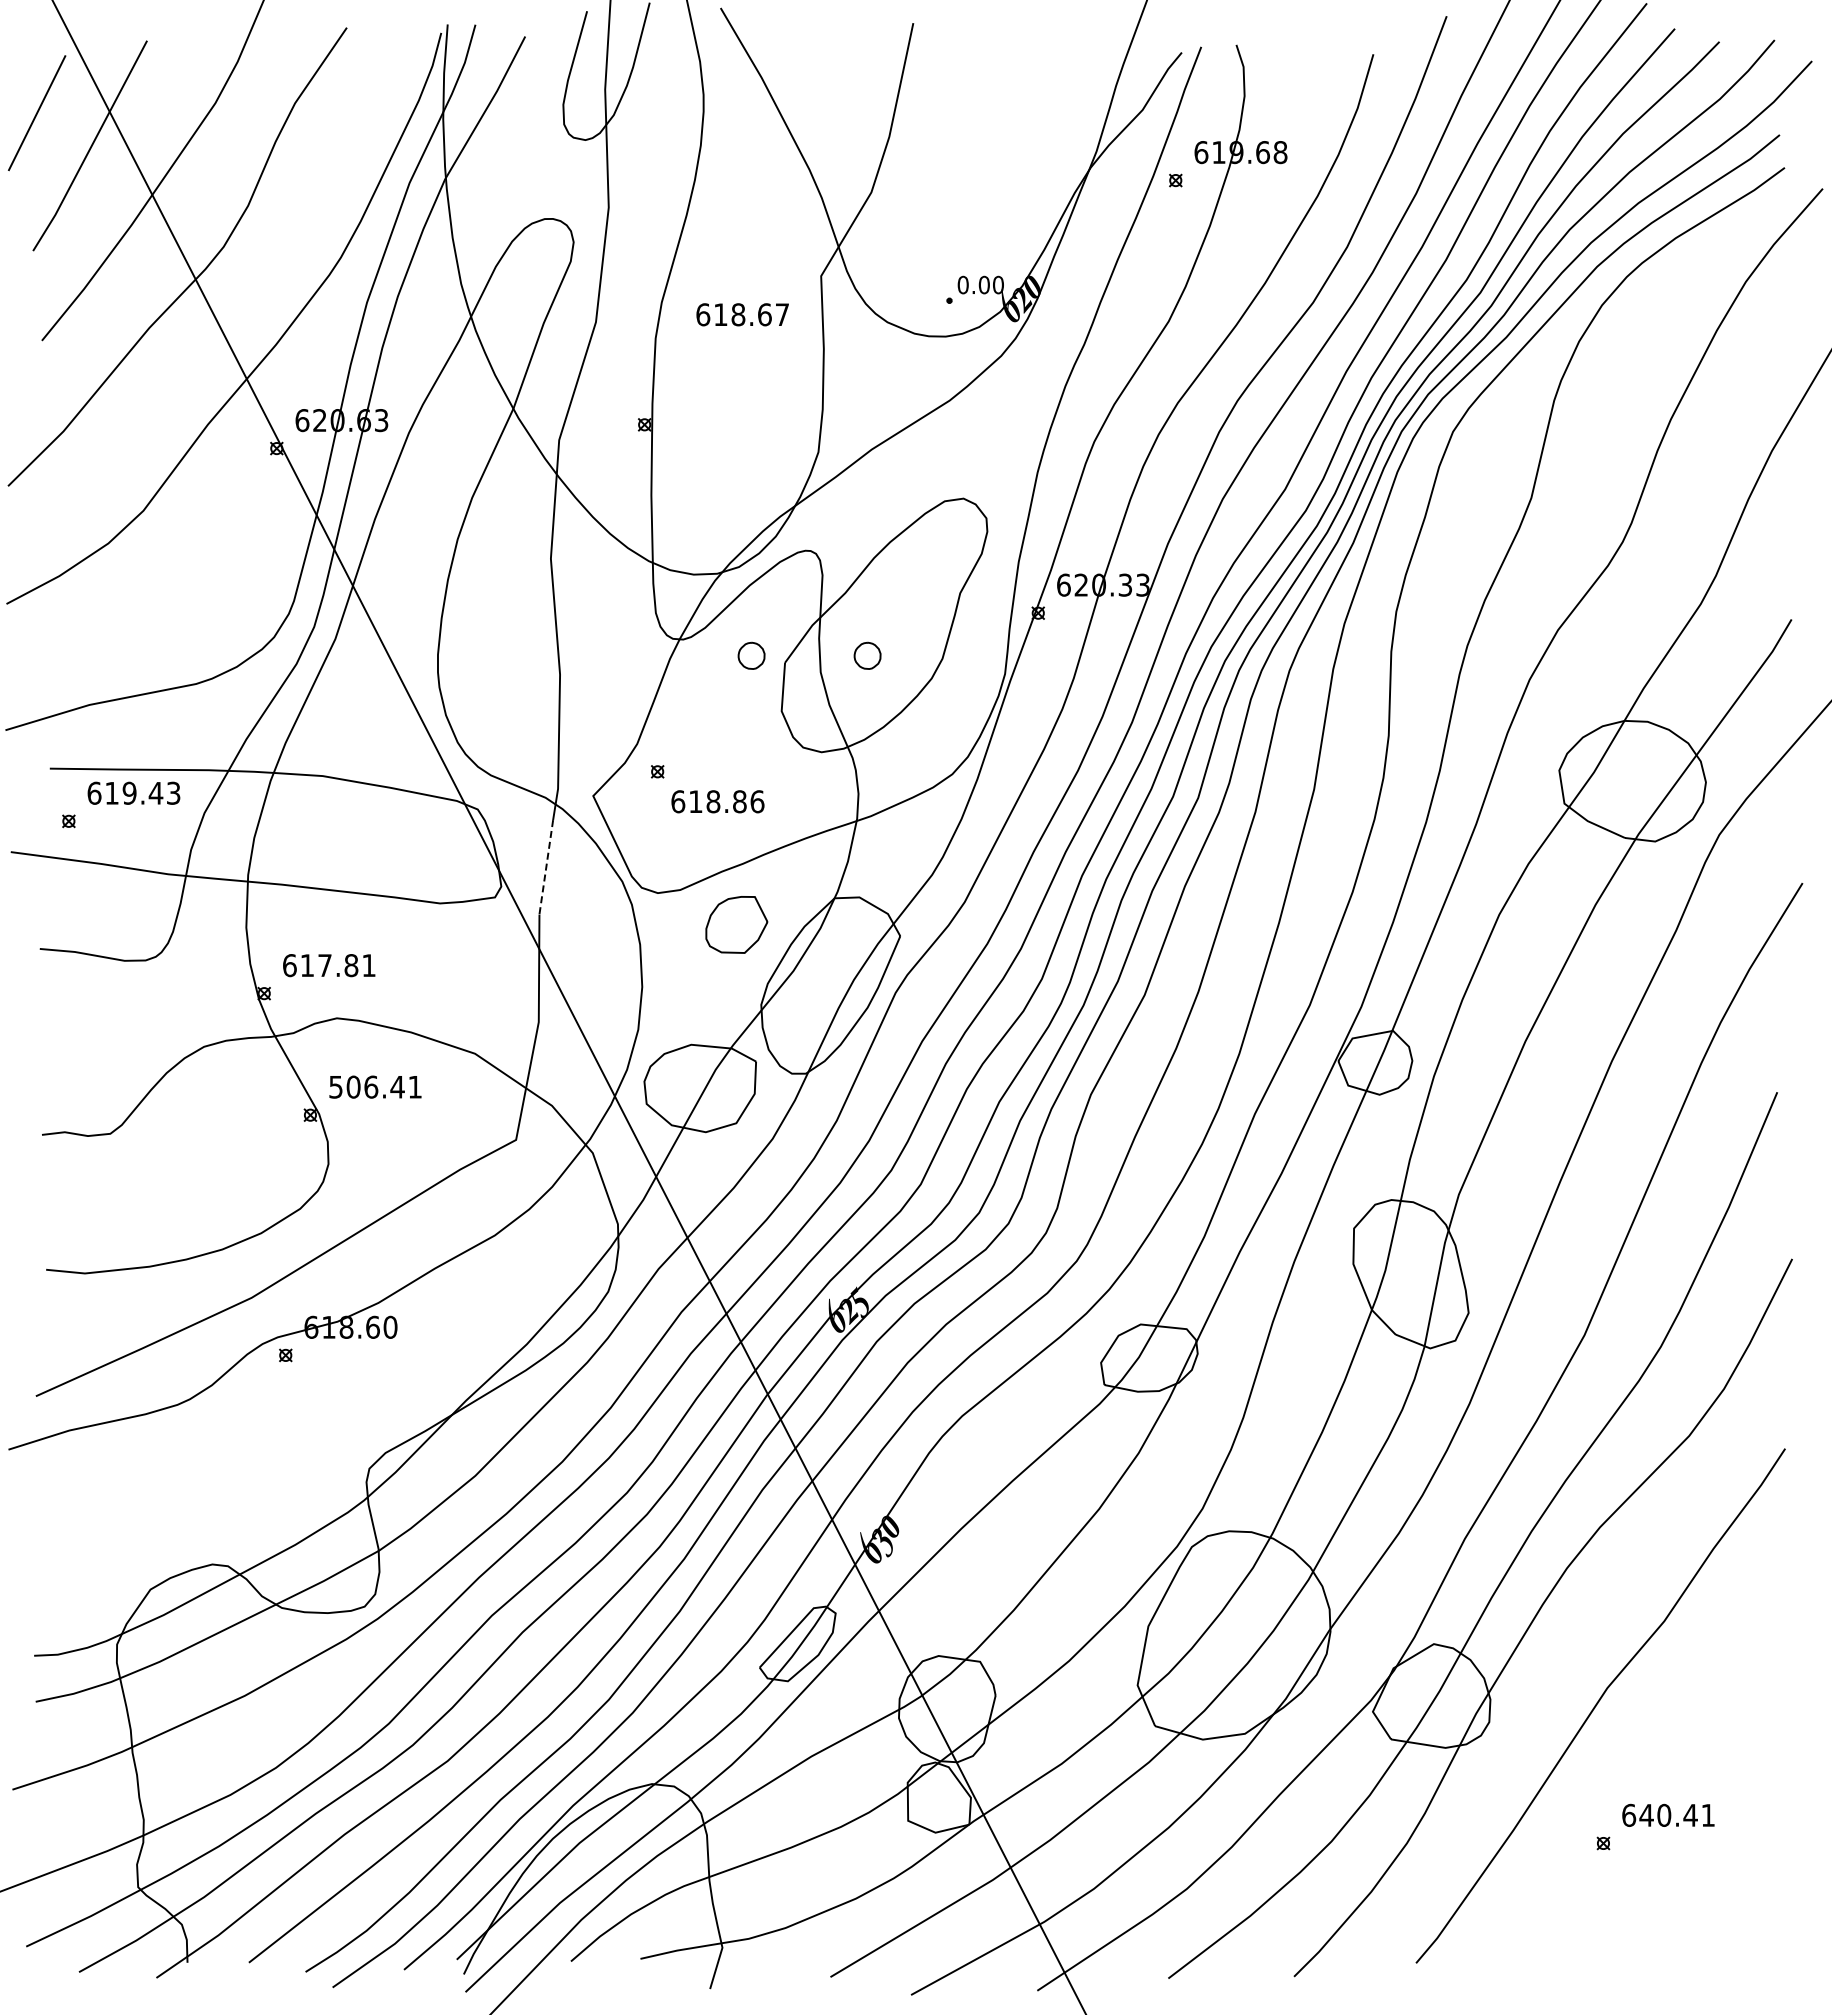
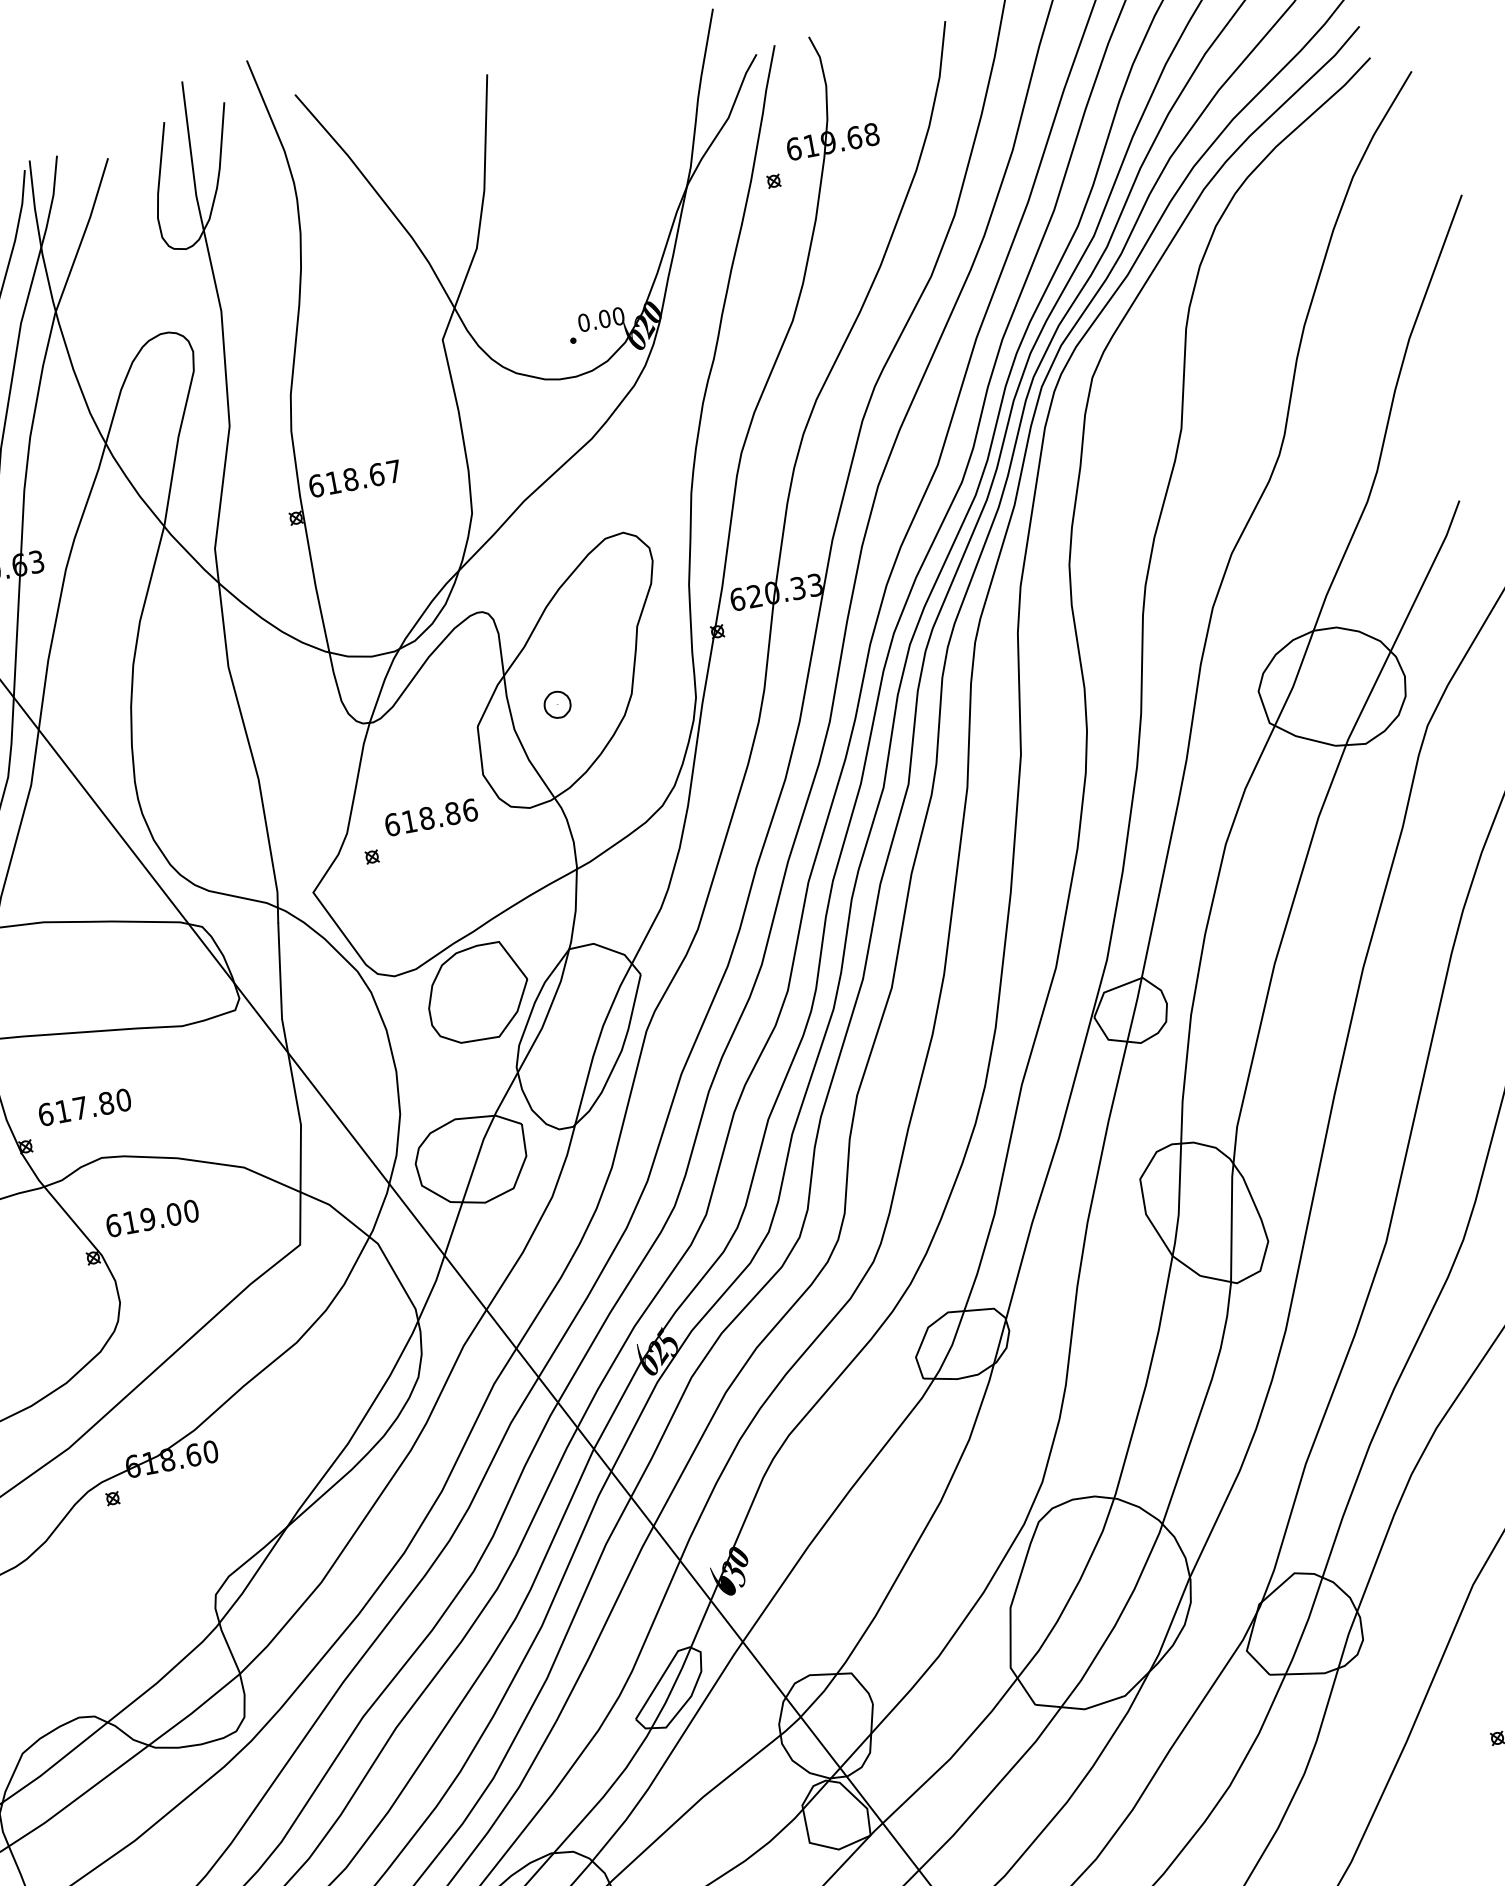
text: (742, 314) -> (354, 478), moved
part: (751, 655) -> (443, 725), removed
text: (717, 801) -> (430, 817), moved
line: (546, 867) -> (280, 971), dashed -> solid
part: (736, 924) -> (477, 992), size x1.67
text: (368, 965) -> (123, 1100), 617.81 -> 617.80
text: (375, 1086) -> (152, 1217), 506.41 -> 619.00

